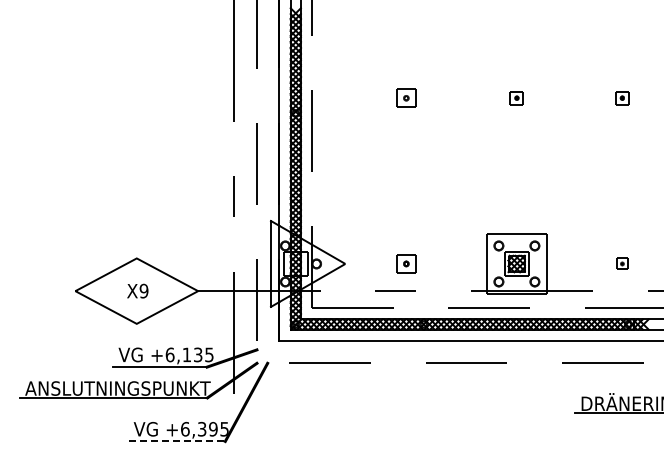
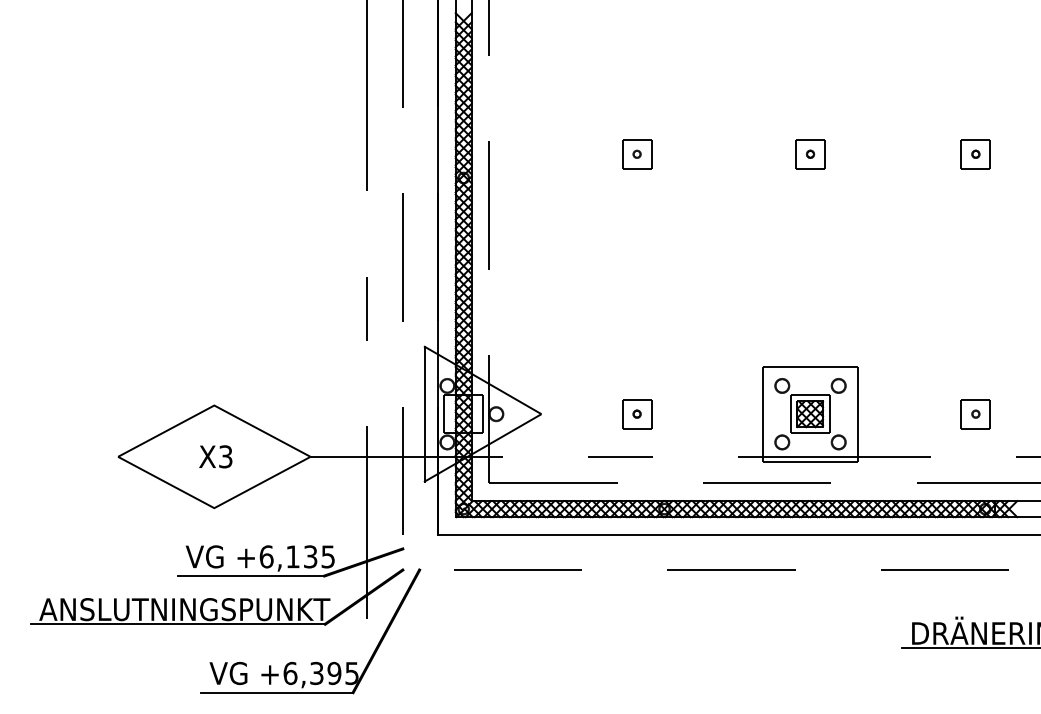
part: (516, 97) -> (809, 153), size x1.43
part: (622, 97) -> (976, 153), size x1.43
part: (622, 263) -> (976, 413), size x1.67
text: (143, 290) -> (224, 455), X9 -> X3
line: (177, 441) -> (278, 692), dashed -> solid

